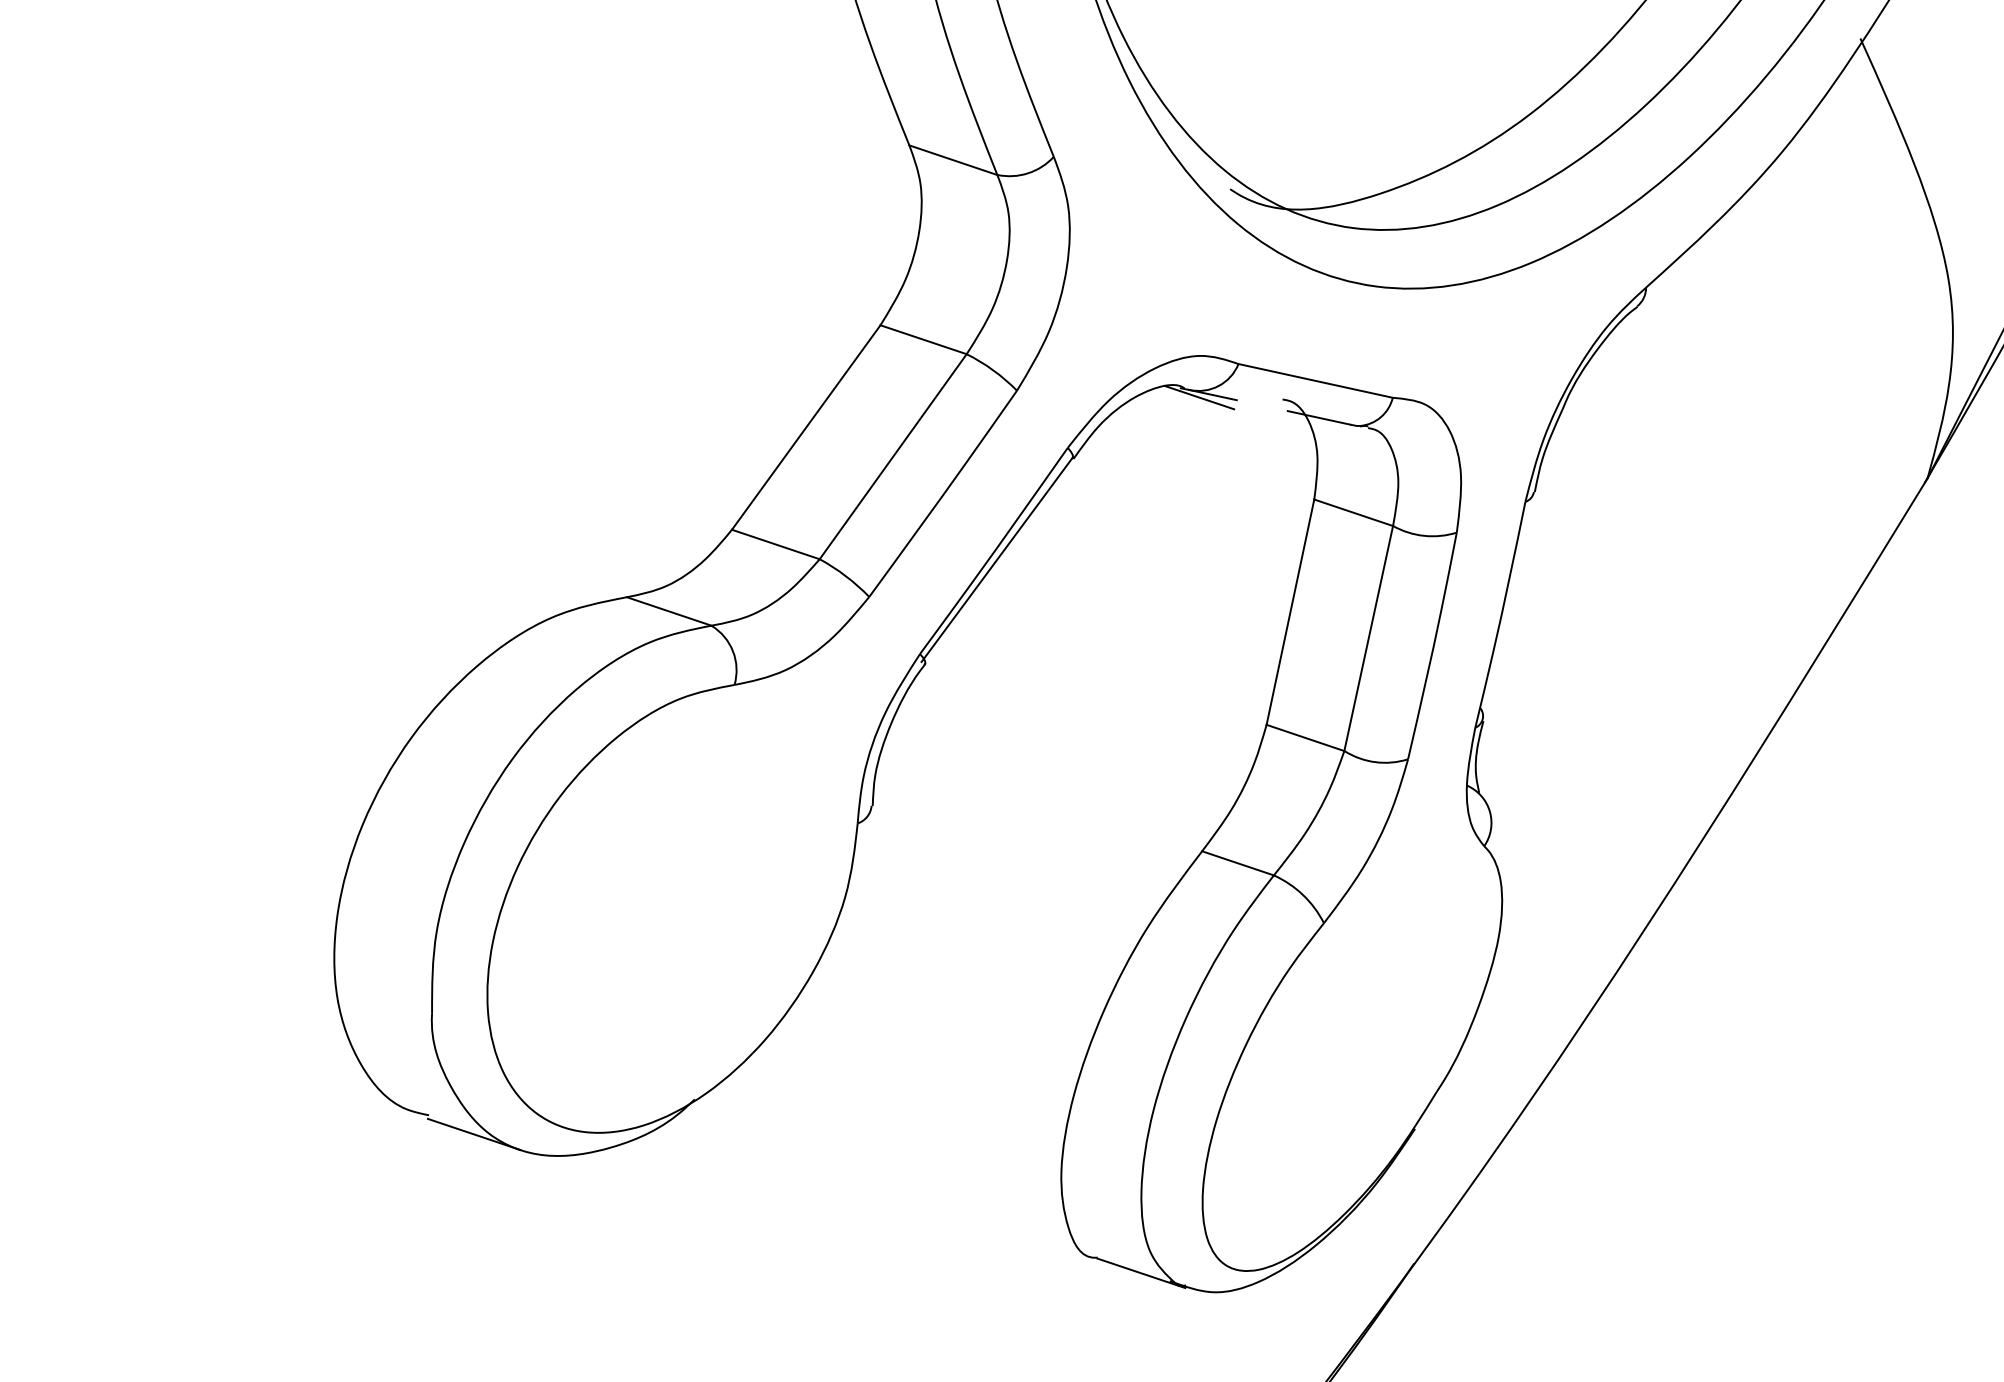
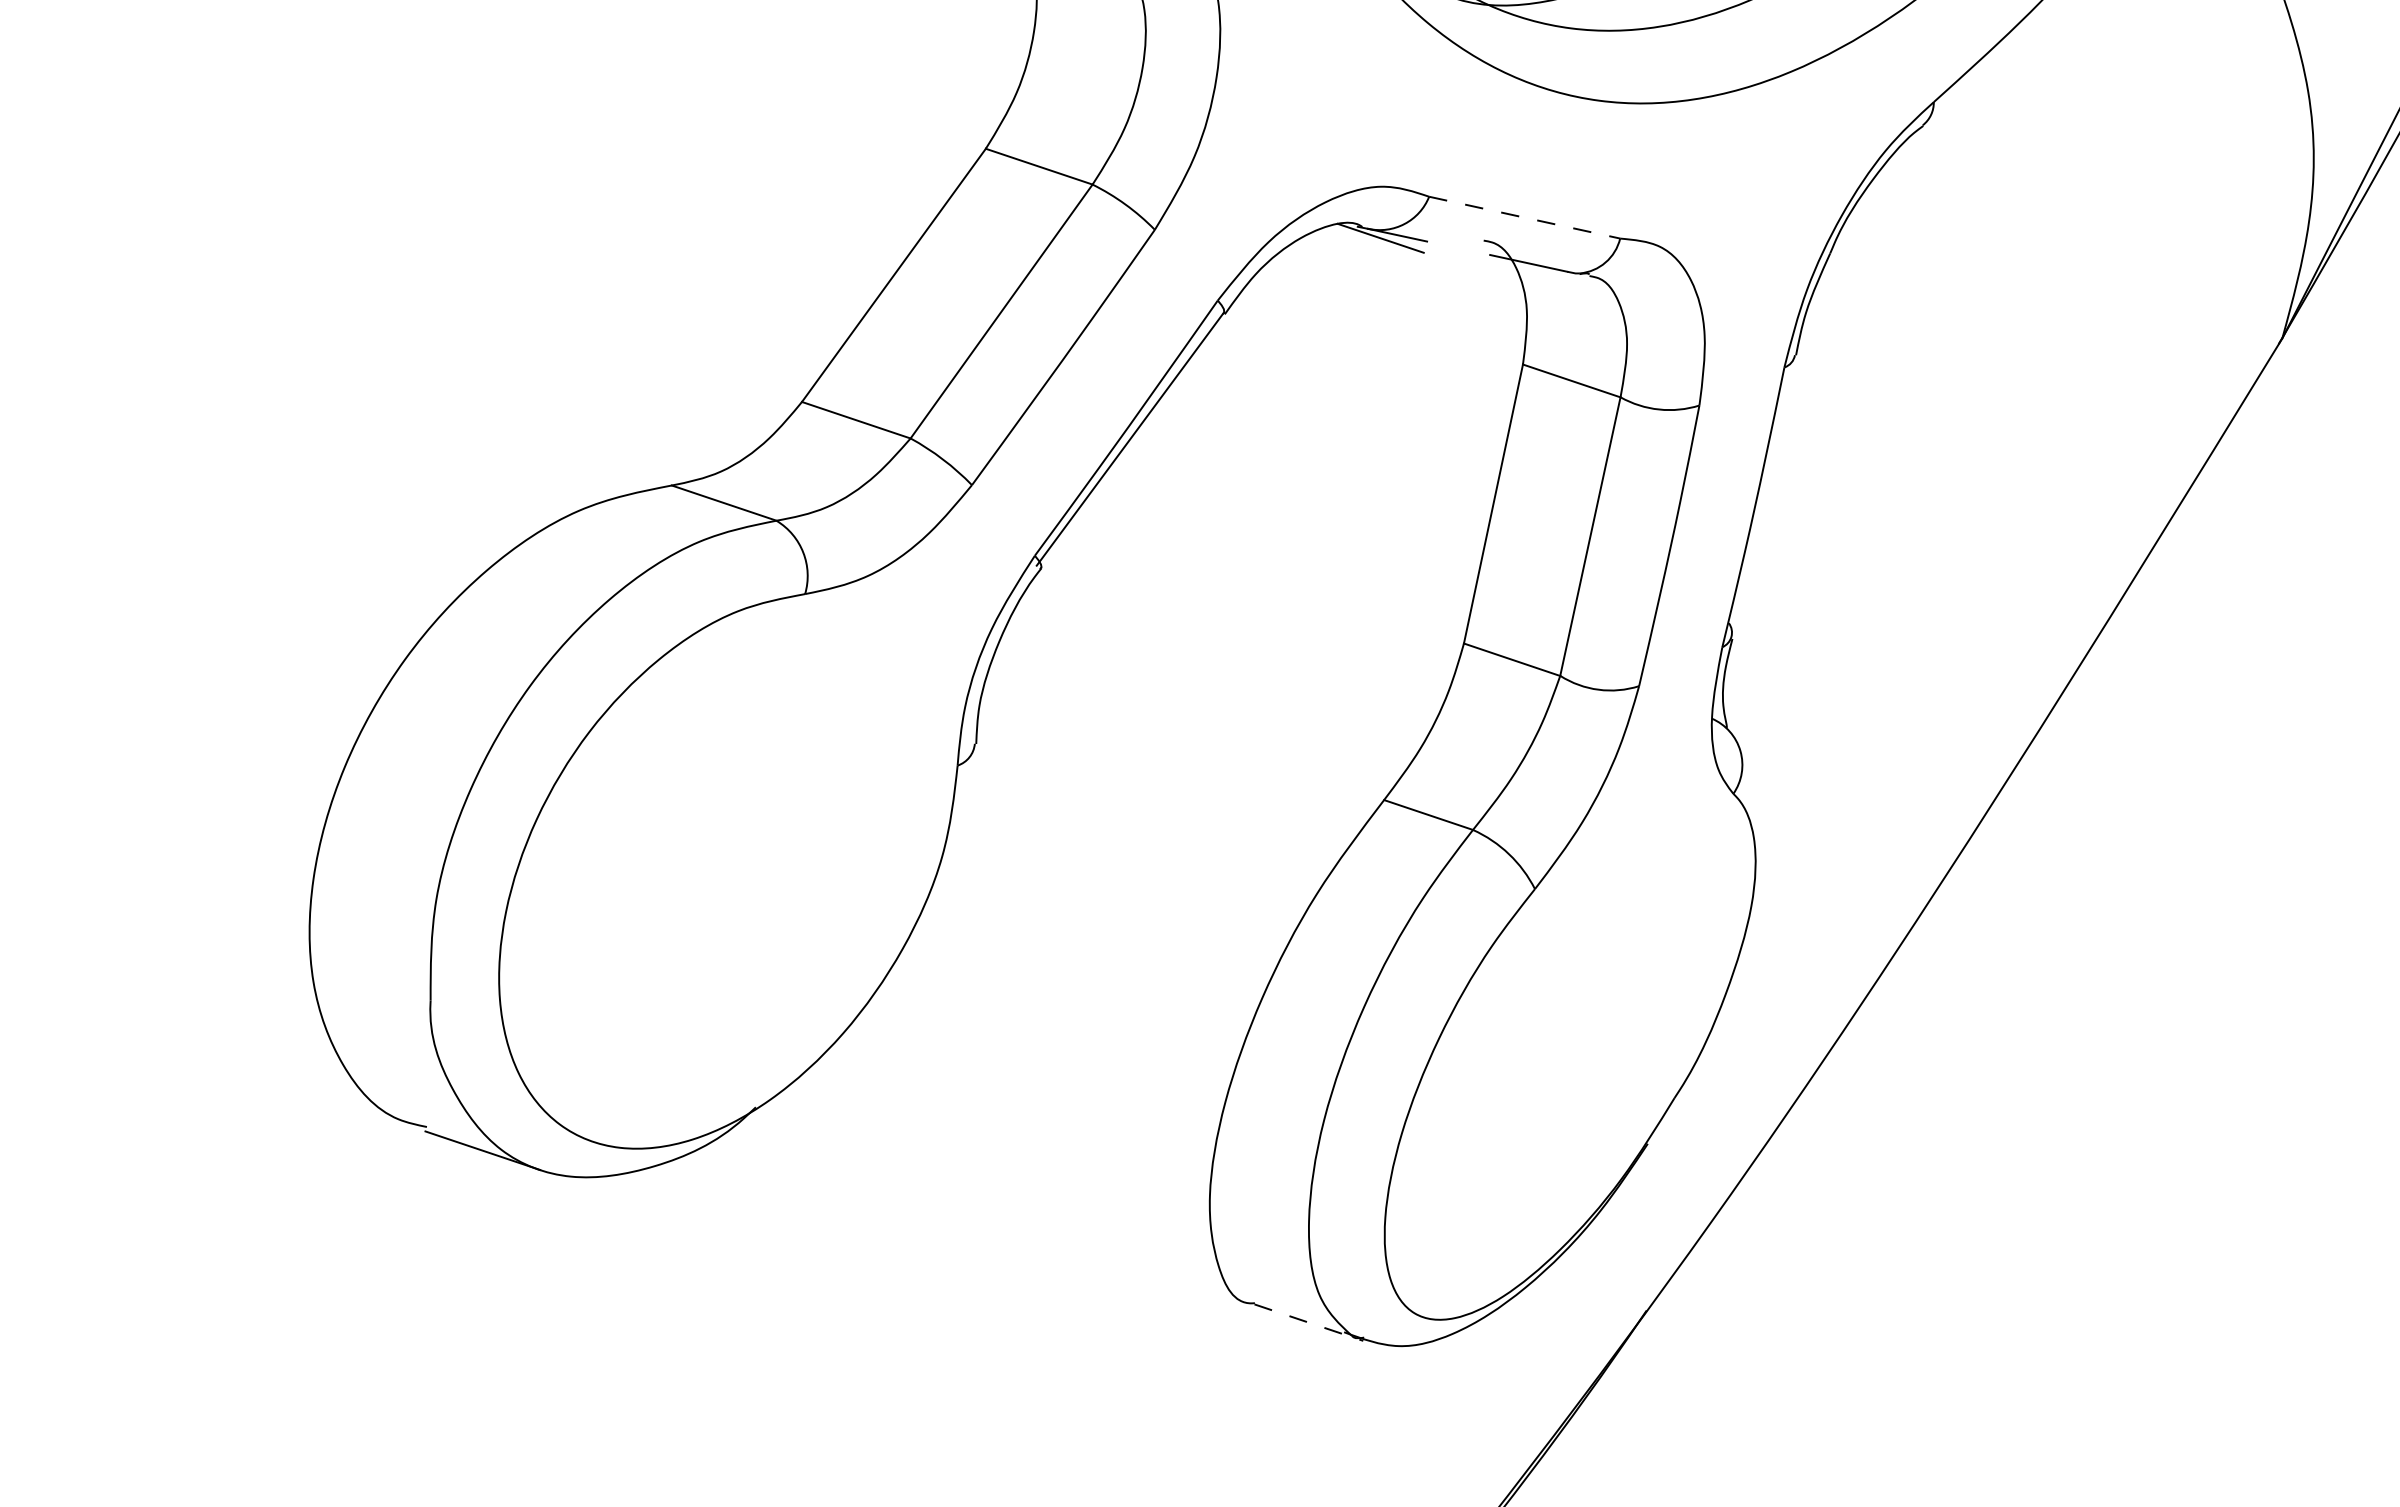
line: (1316, 381) -> (1525, 218), solid -> dashed
line: (1141, 1273) -> (1309, 1322), solid -> dashed

